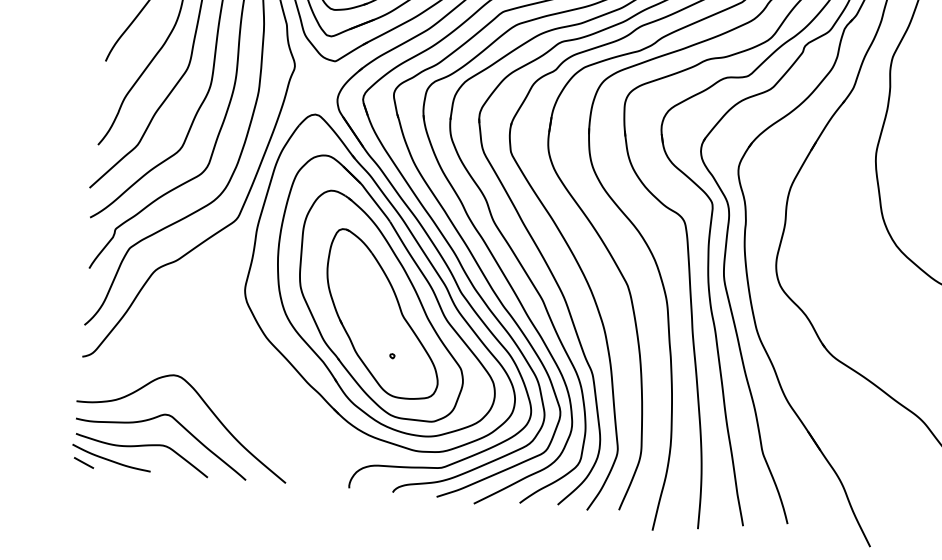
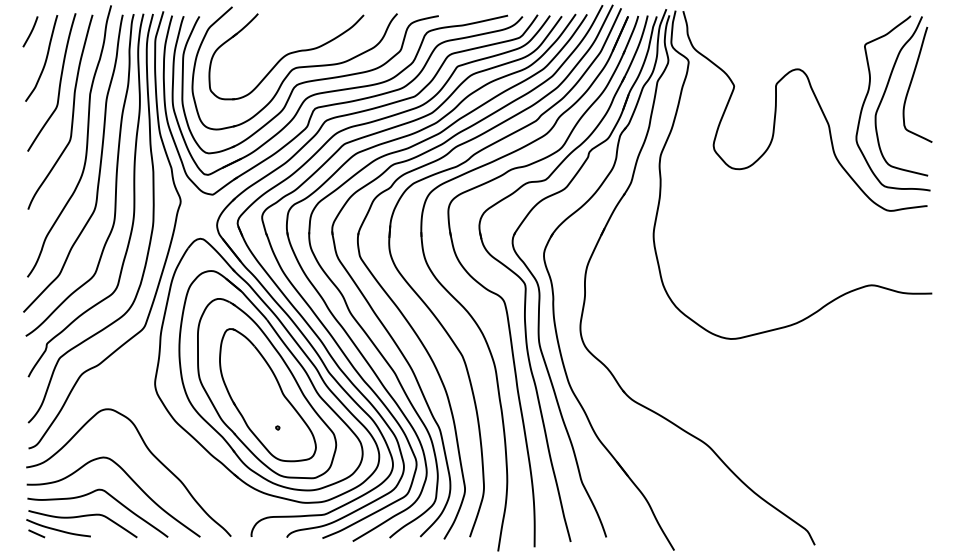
curve: (231, 373) -> (149, 452), added

